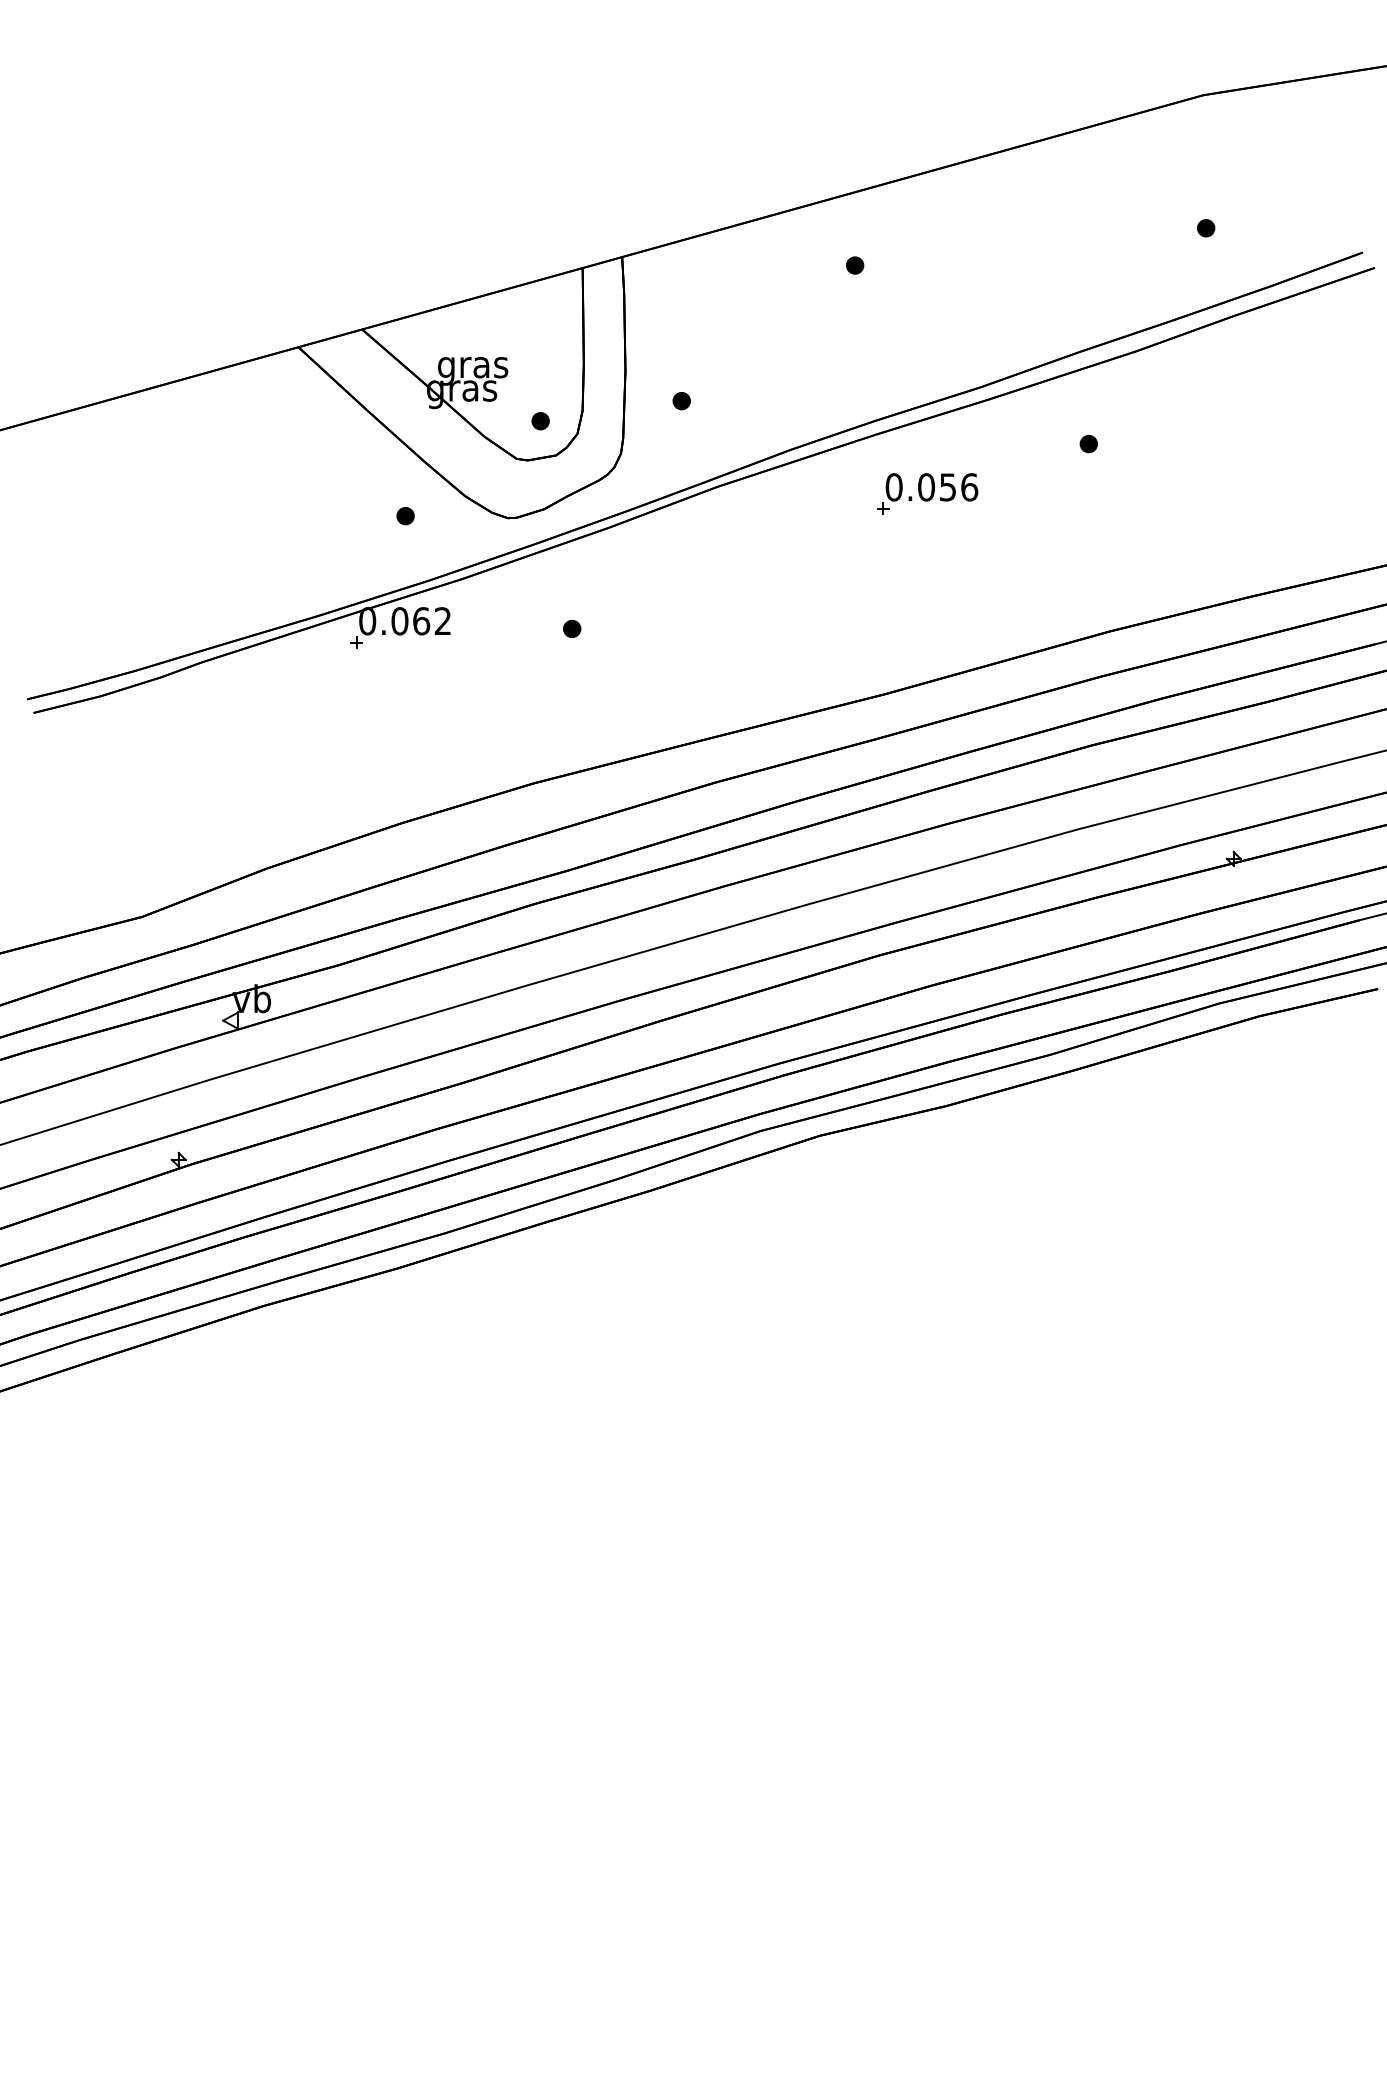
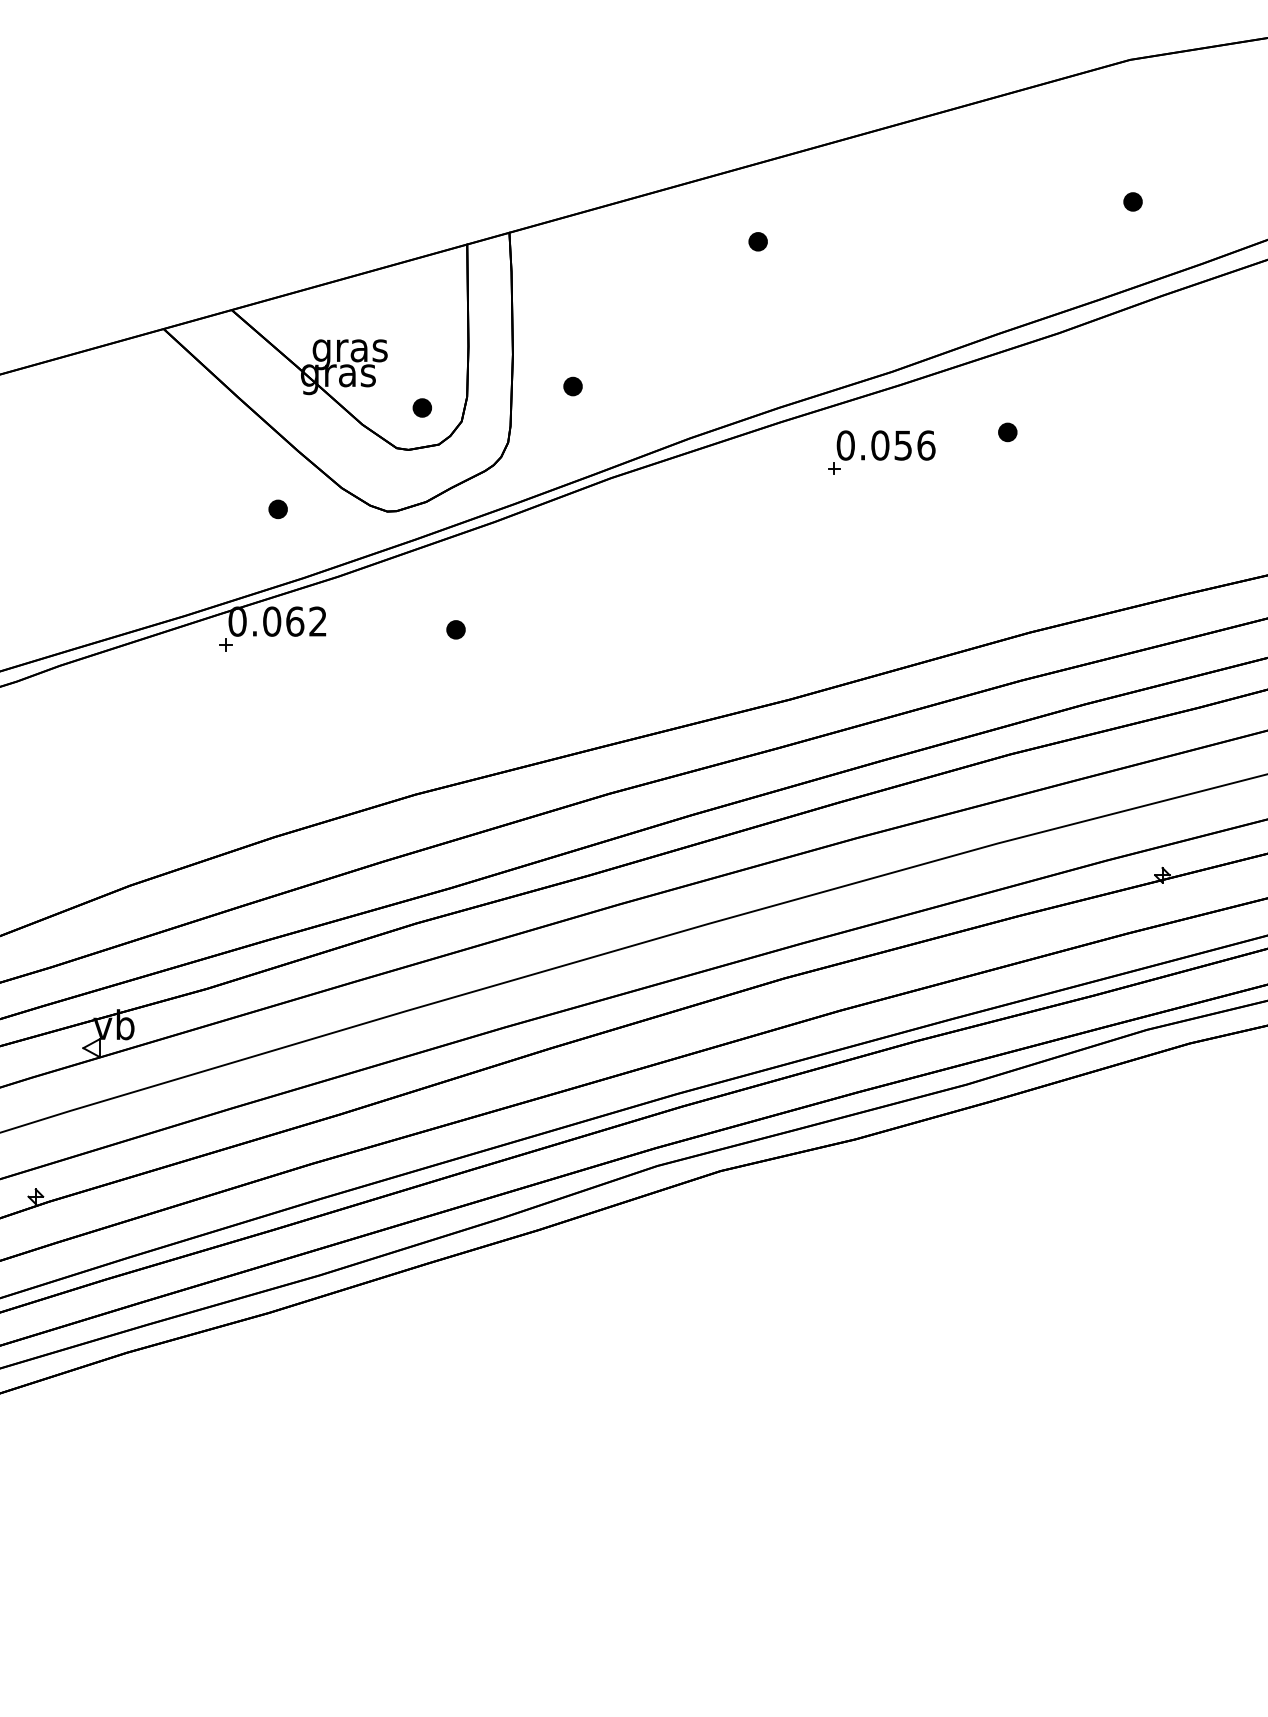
part: (927, 493) -> (881, 452), moved

